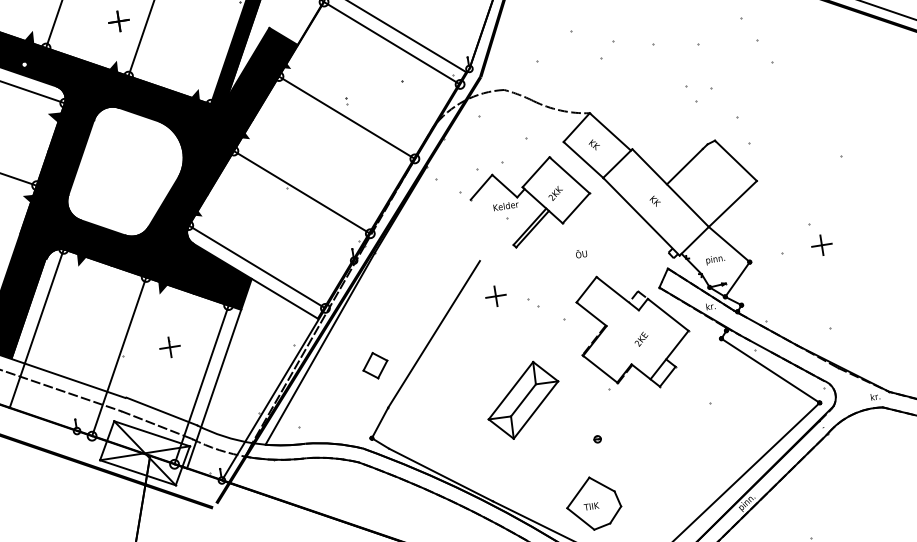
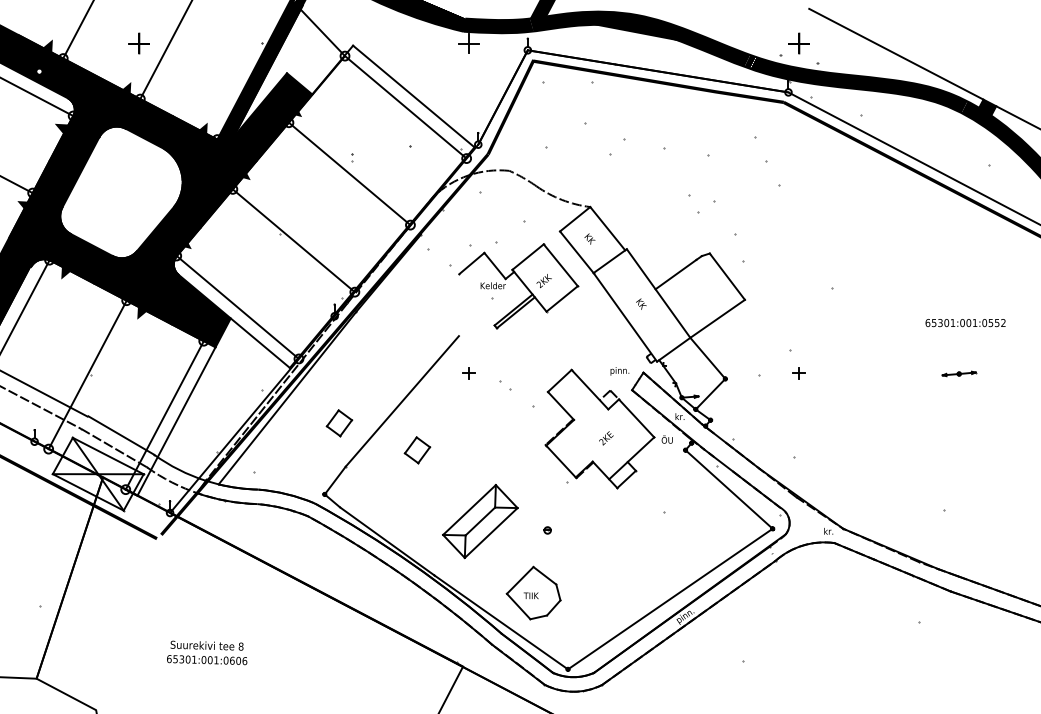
part: (821, 245) -> (798, 373), size x0.6
text: (580, 253) -> (666, 439), moved
text: (715, 260) -> (619, 371), moved
part: (495, 296) -> (468, 373), size x0.6
part: (170, 347) -> (139, 373), removed
part: (456, 380) -> (417, 450), added
part: (523, 400) -> (480, 521), moved

